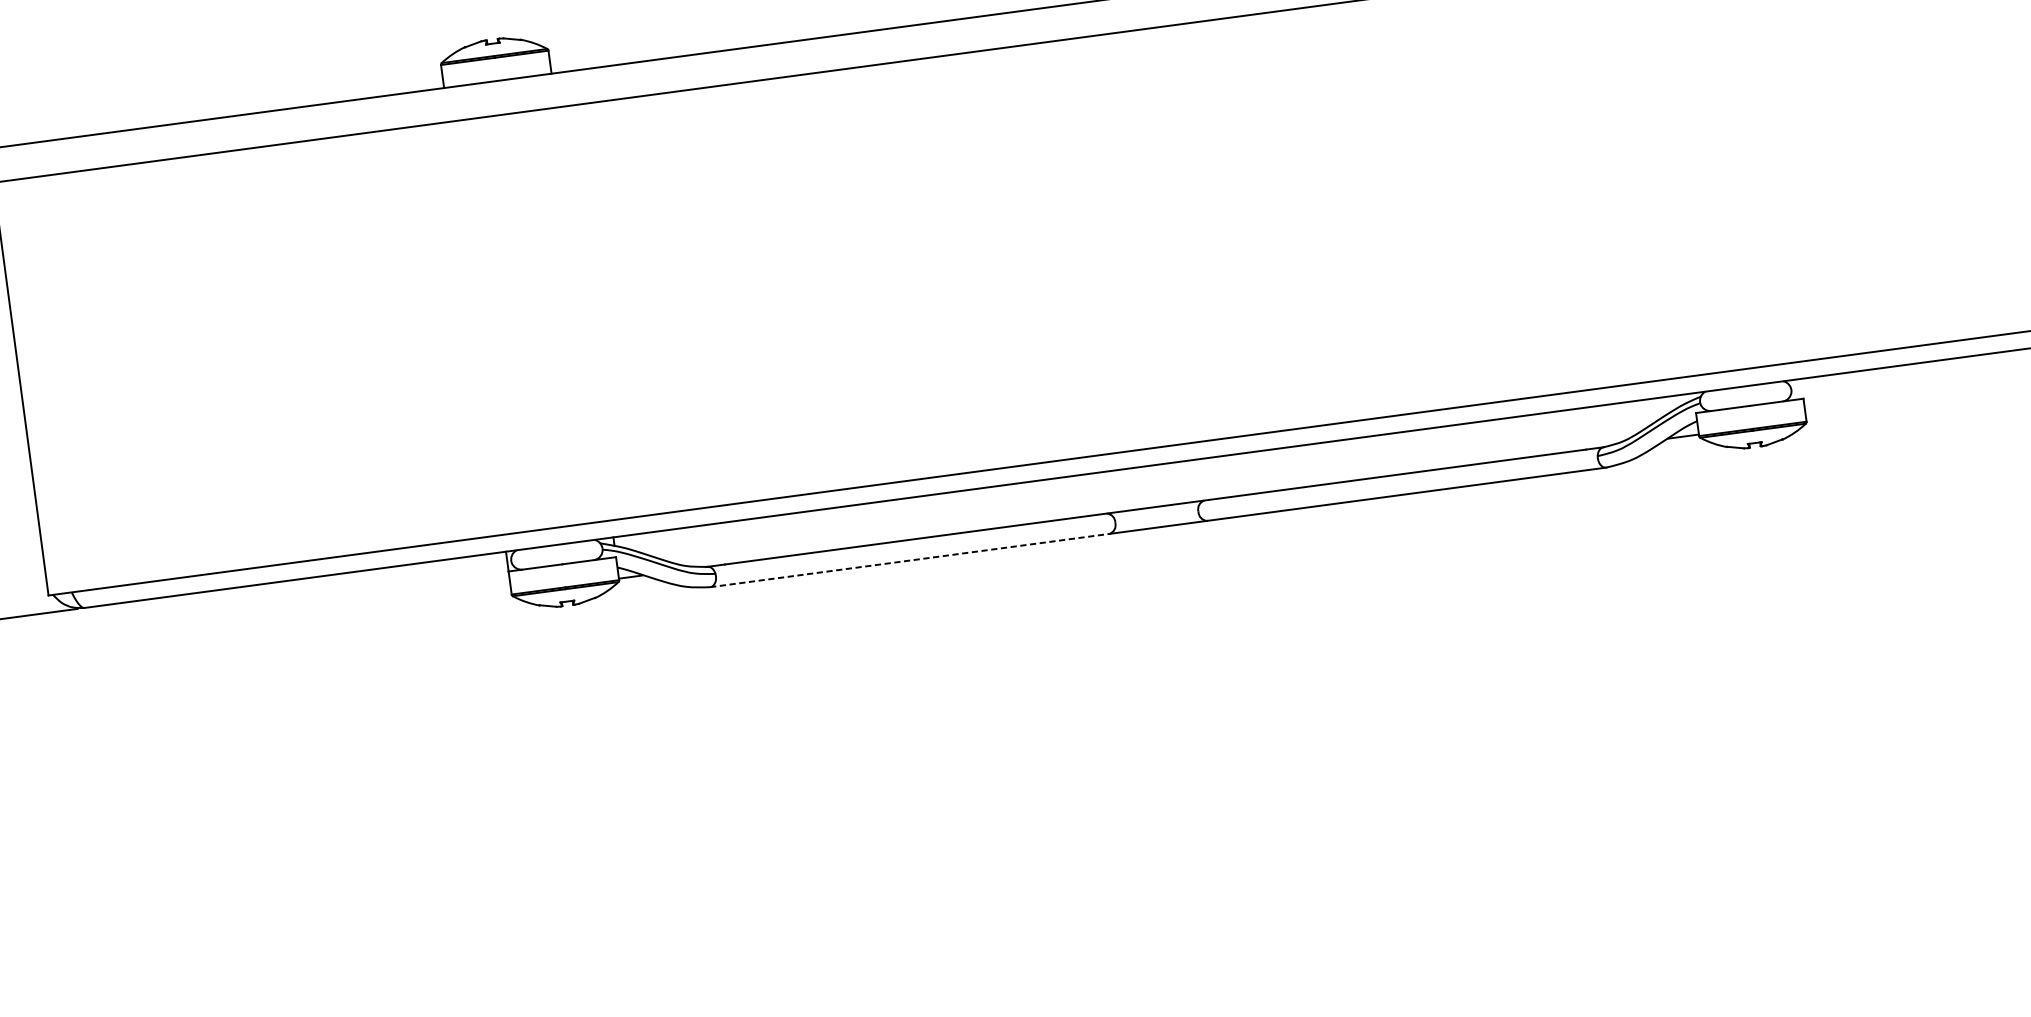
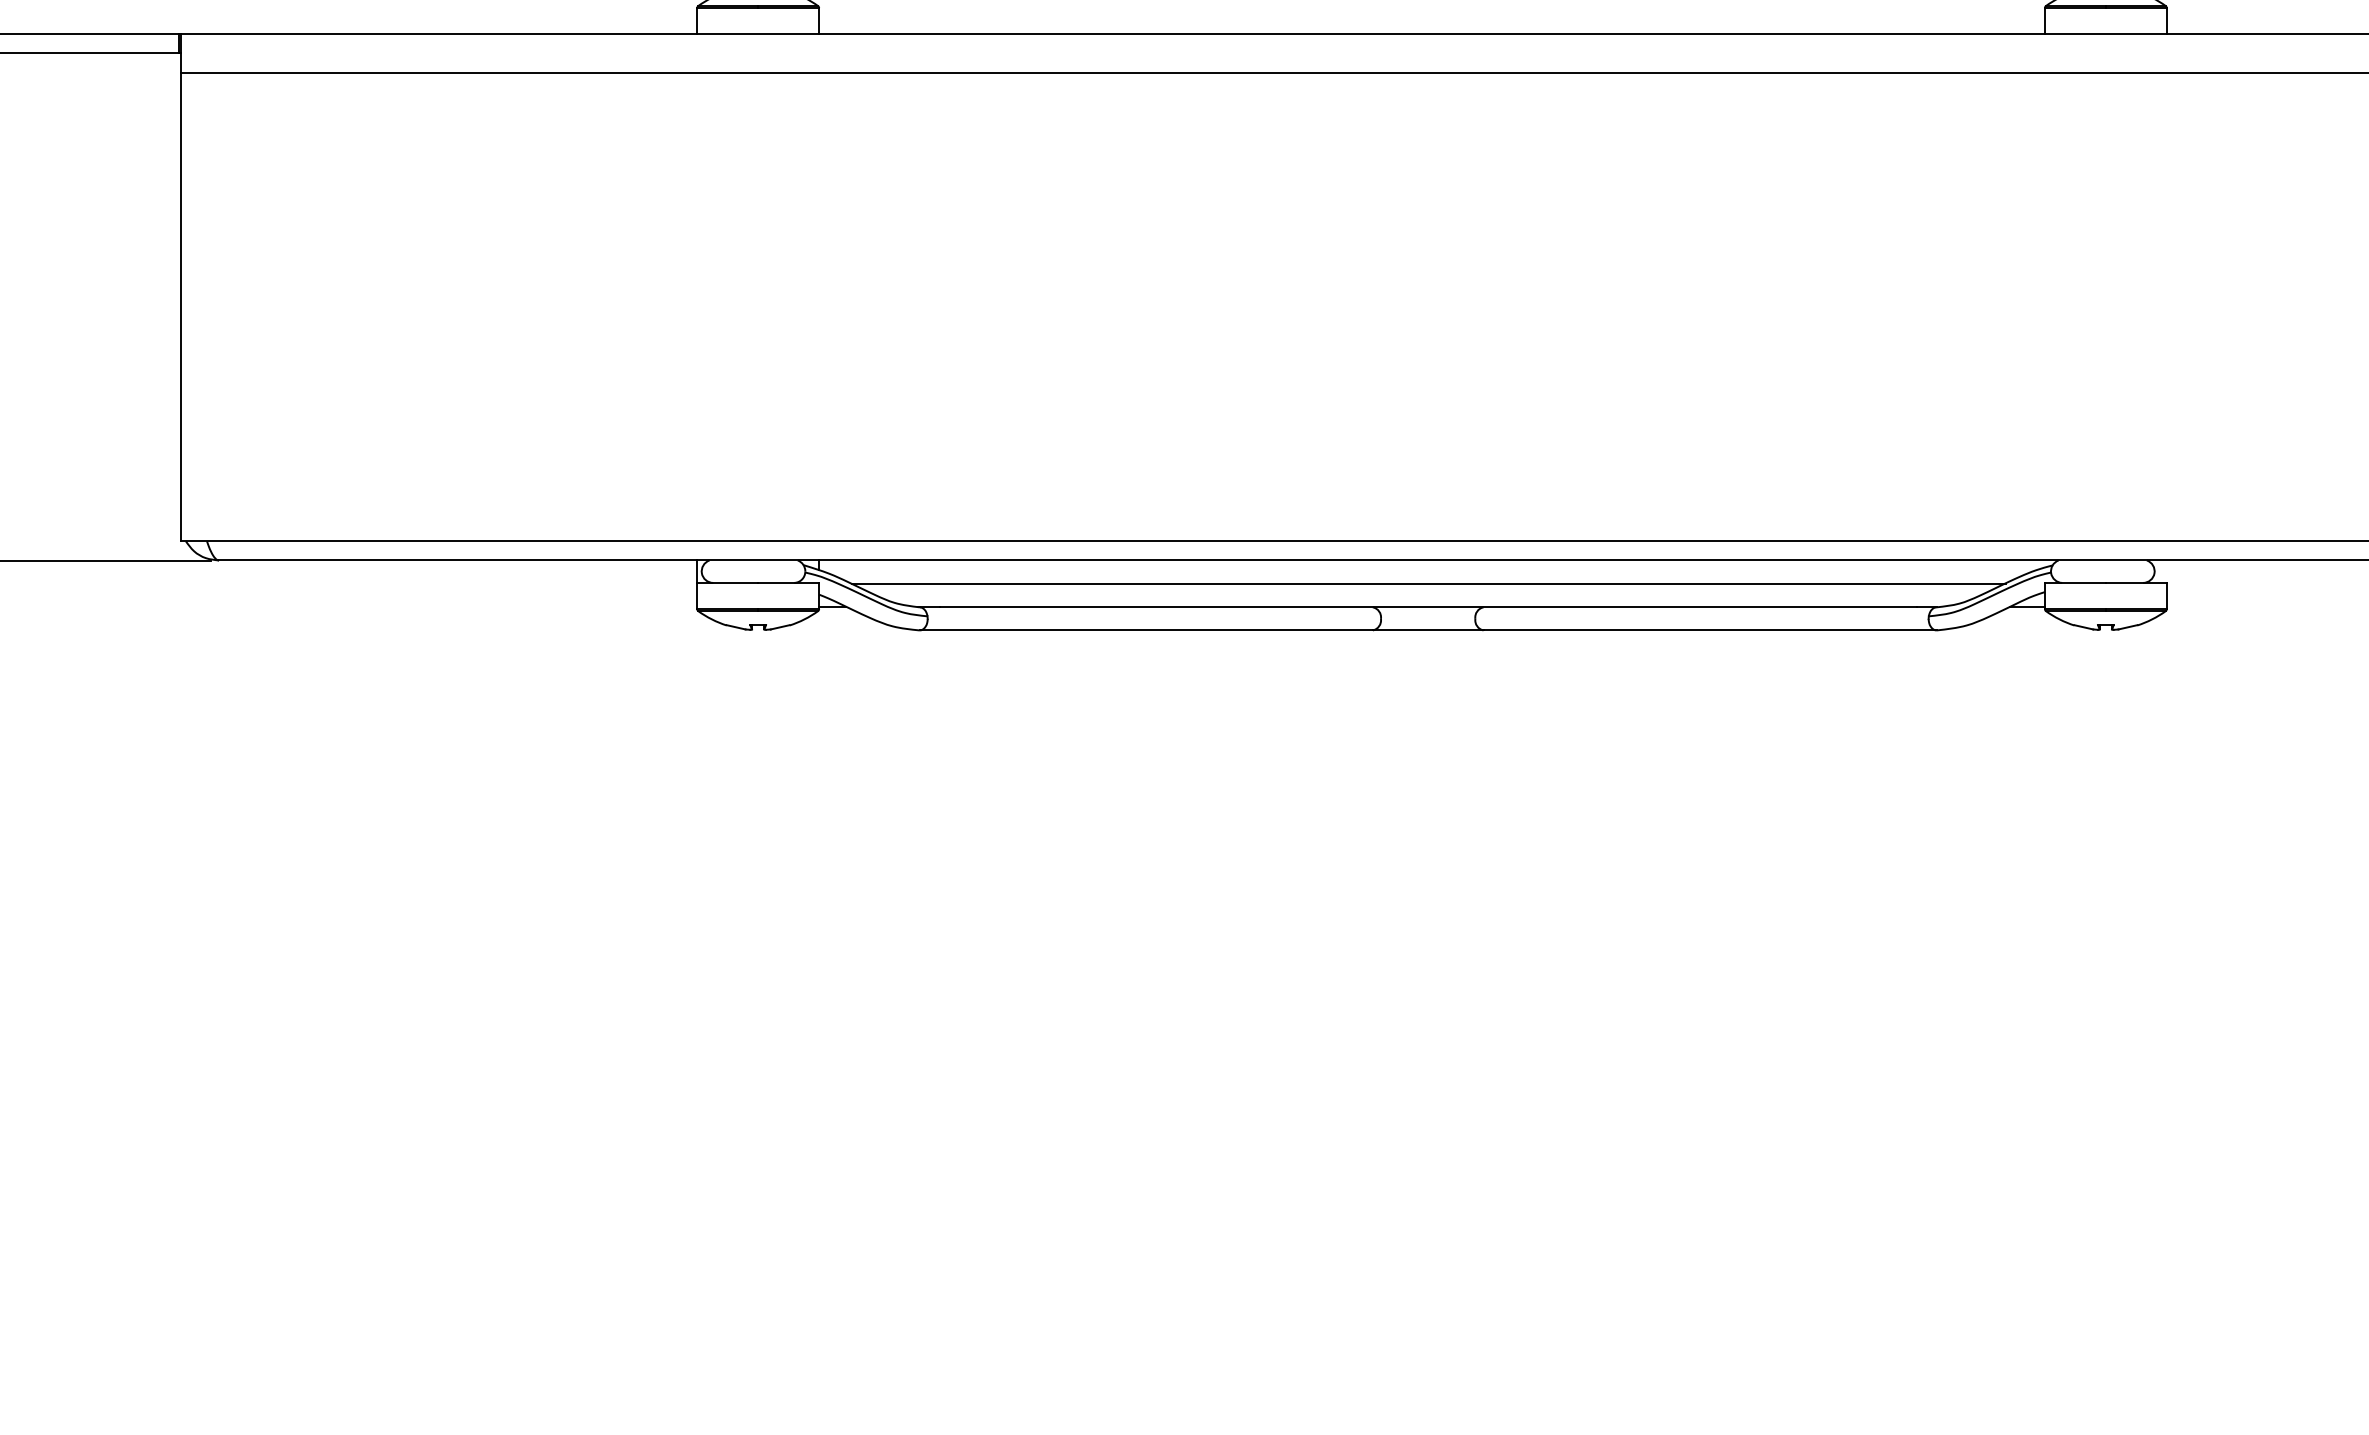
line: (1153, 486) -> (1428, 584), added
line: (910, 560) -> (1146, 630), dashed -> solid

